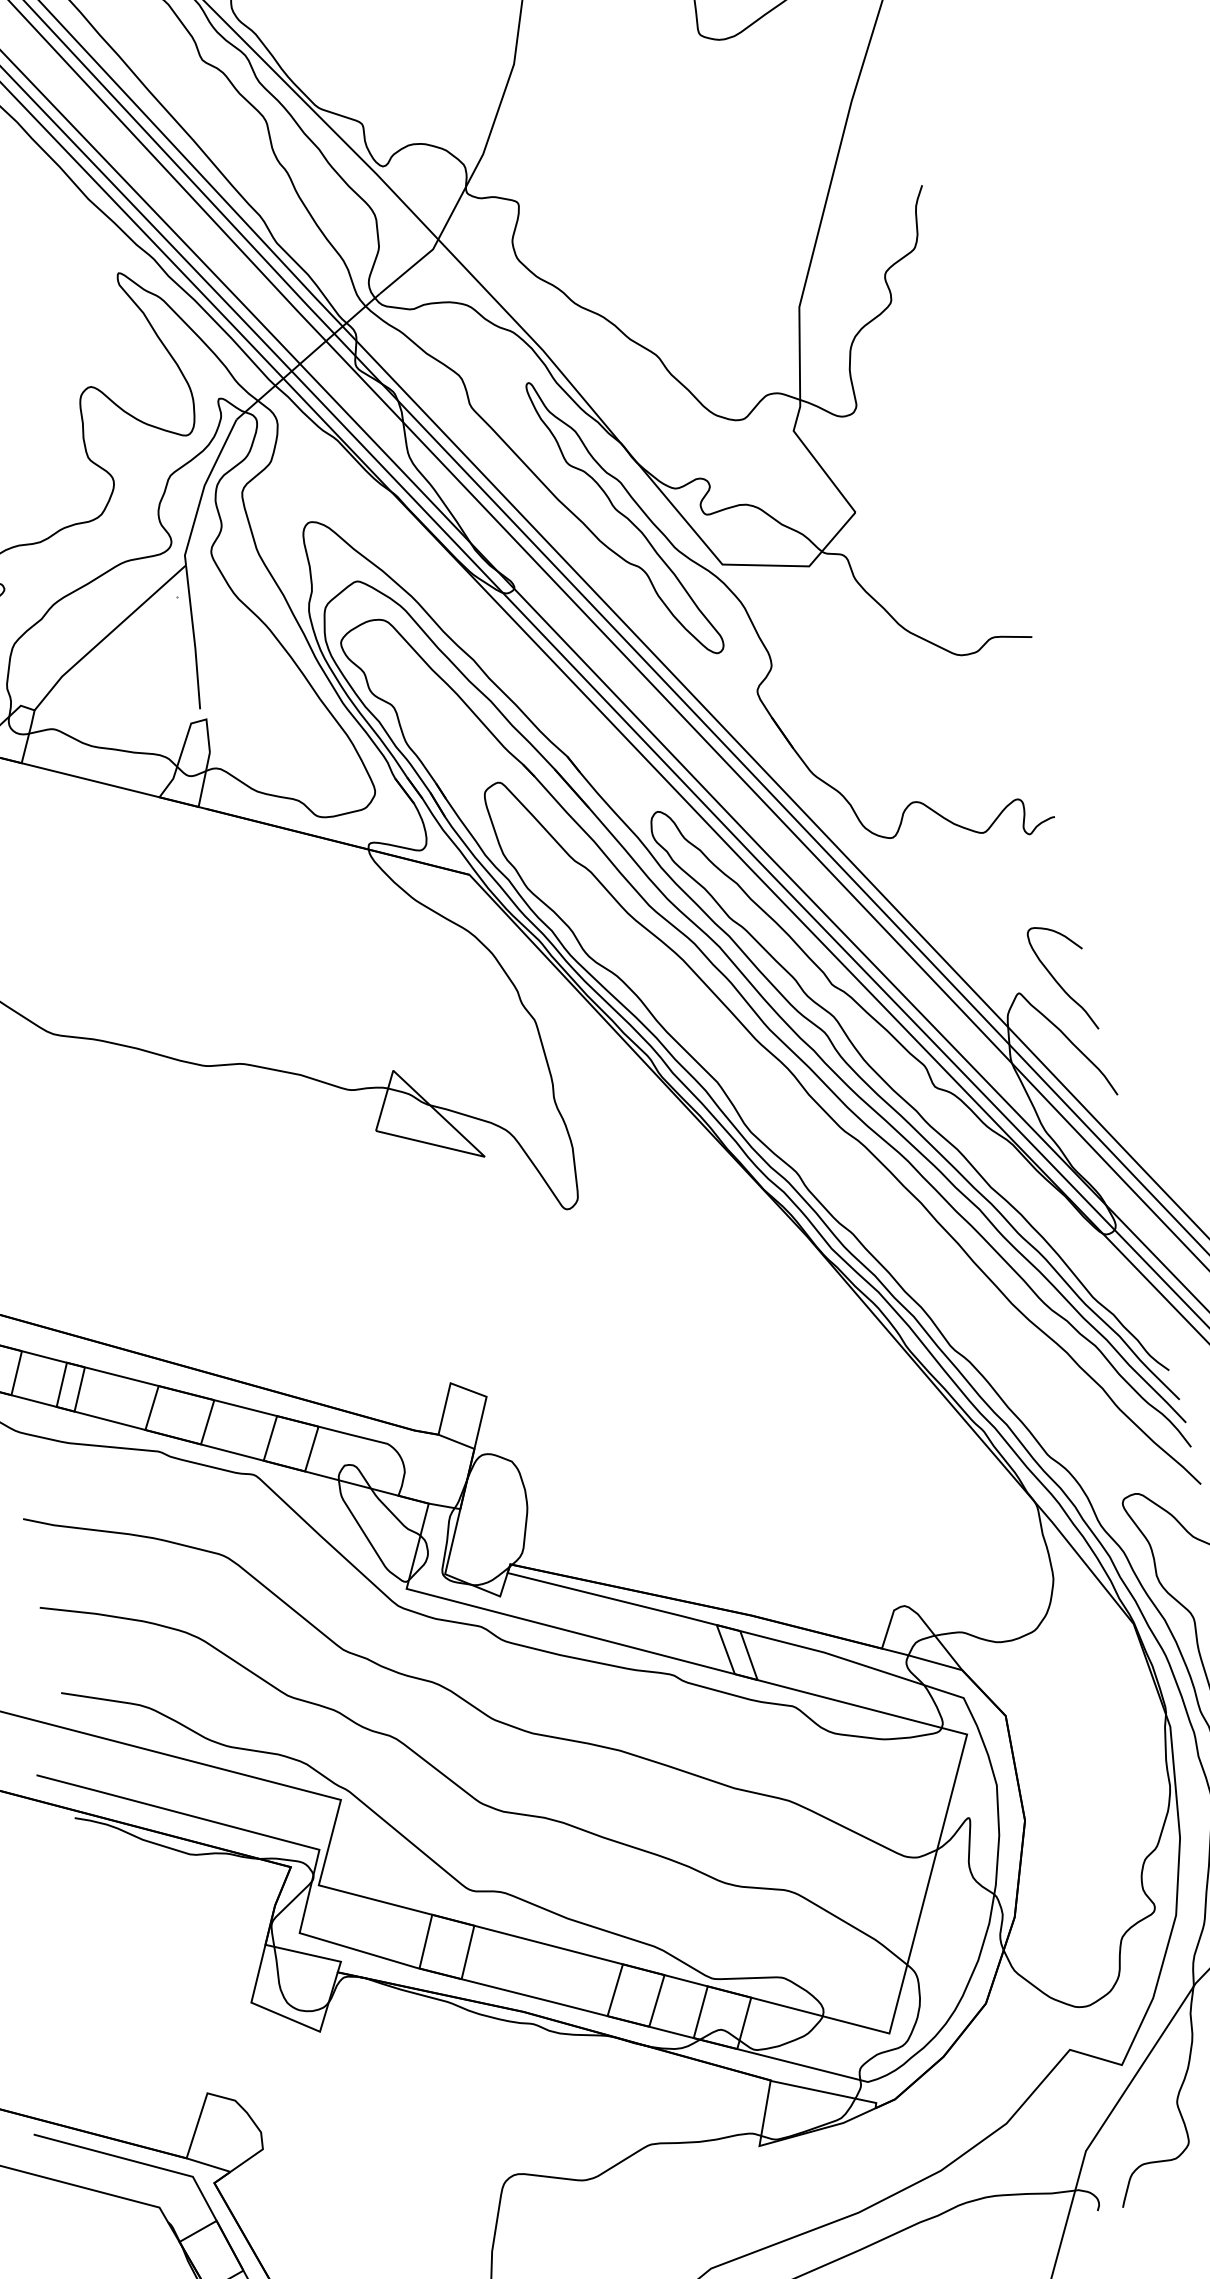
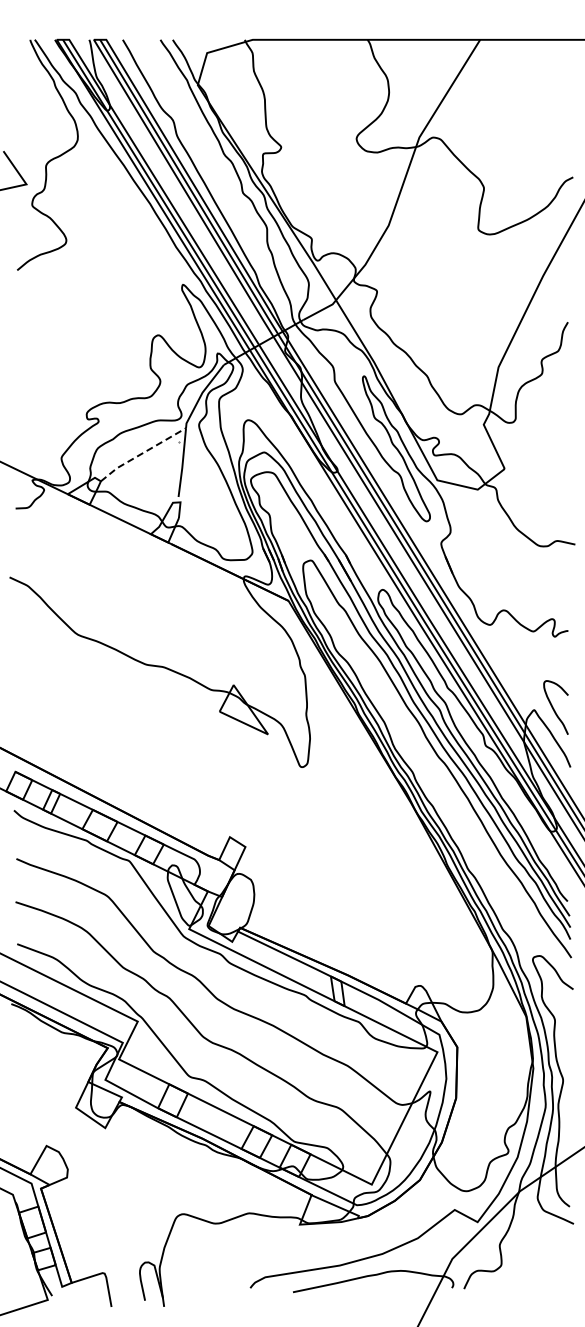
line: (107, 635) -> (142, 453), solid -> dashed

